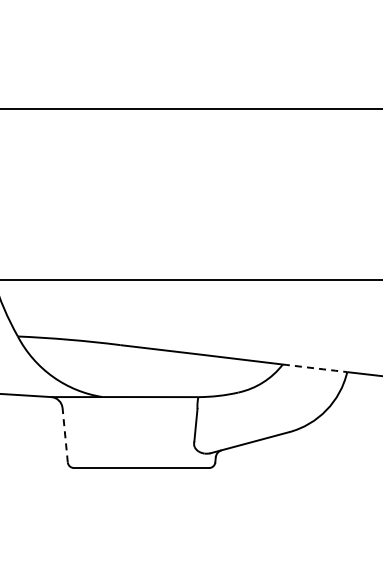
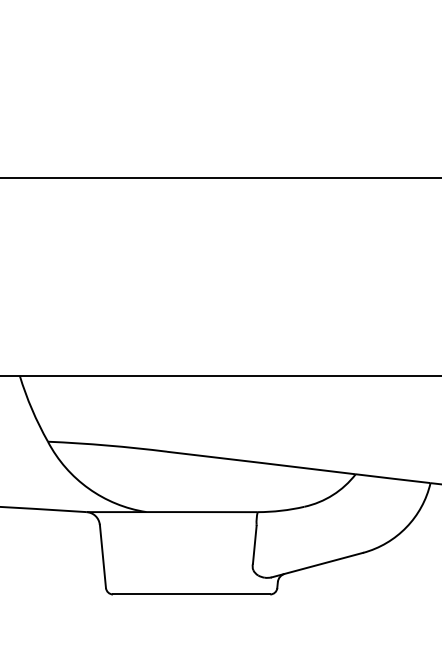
arc: (315, 368) -> (393, 478), dashed -> solid
line: (65, 434) -> (103, 555), dashed -> solid

